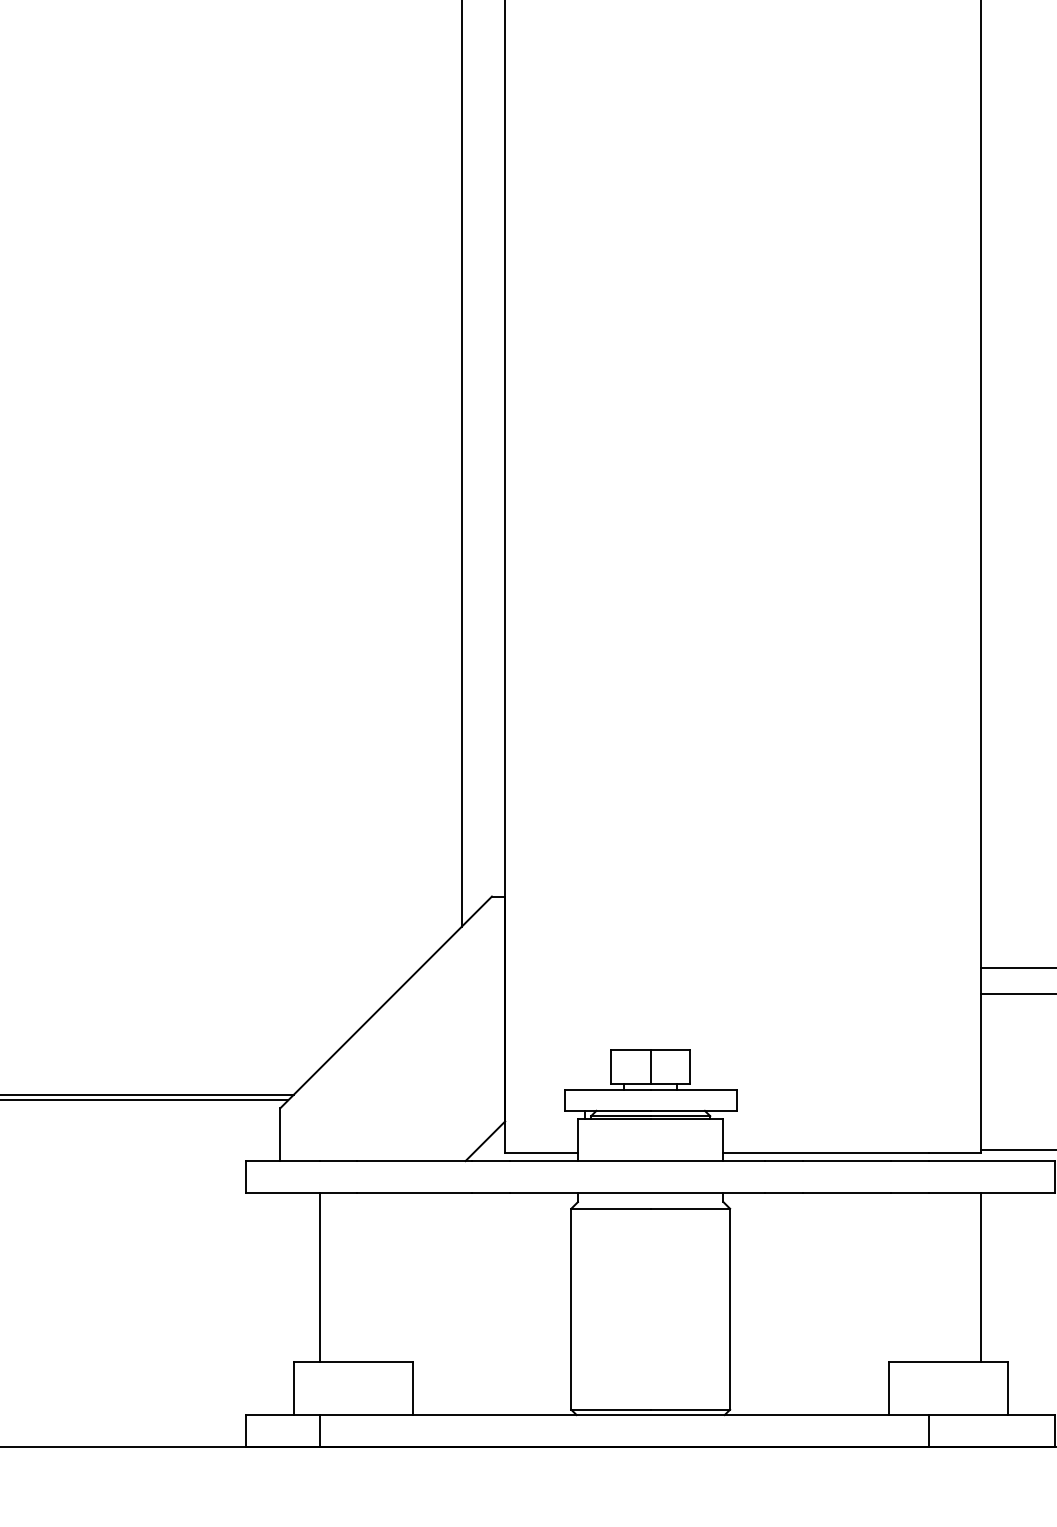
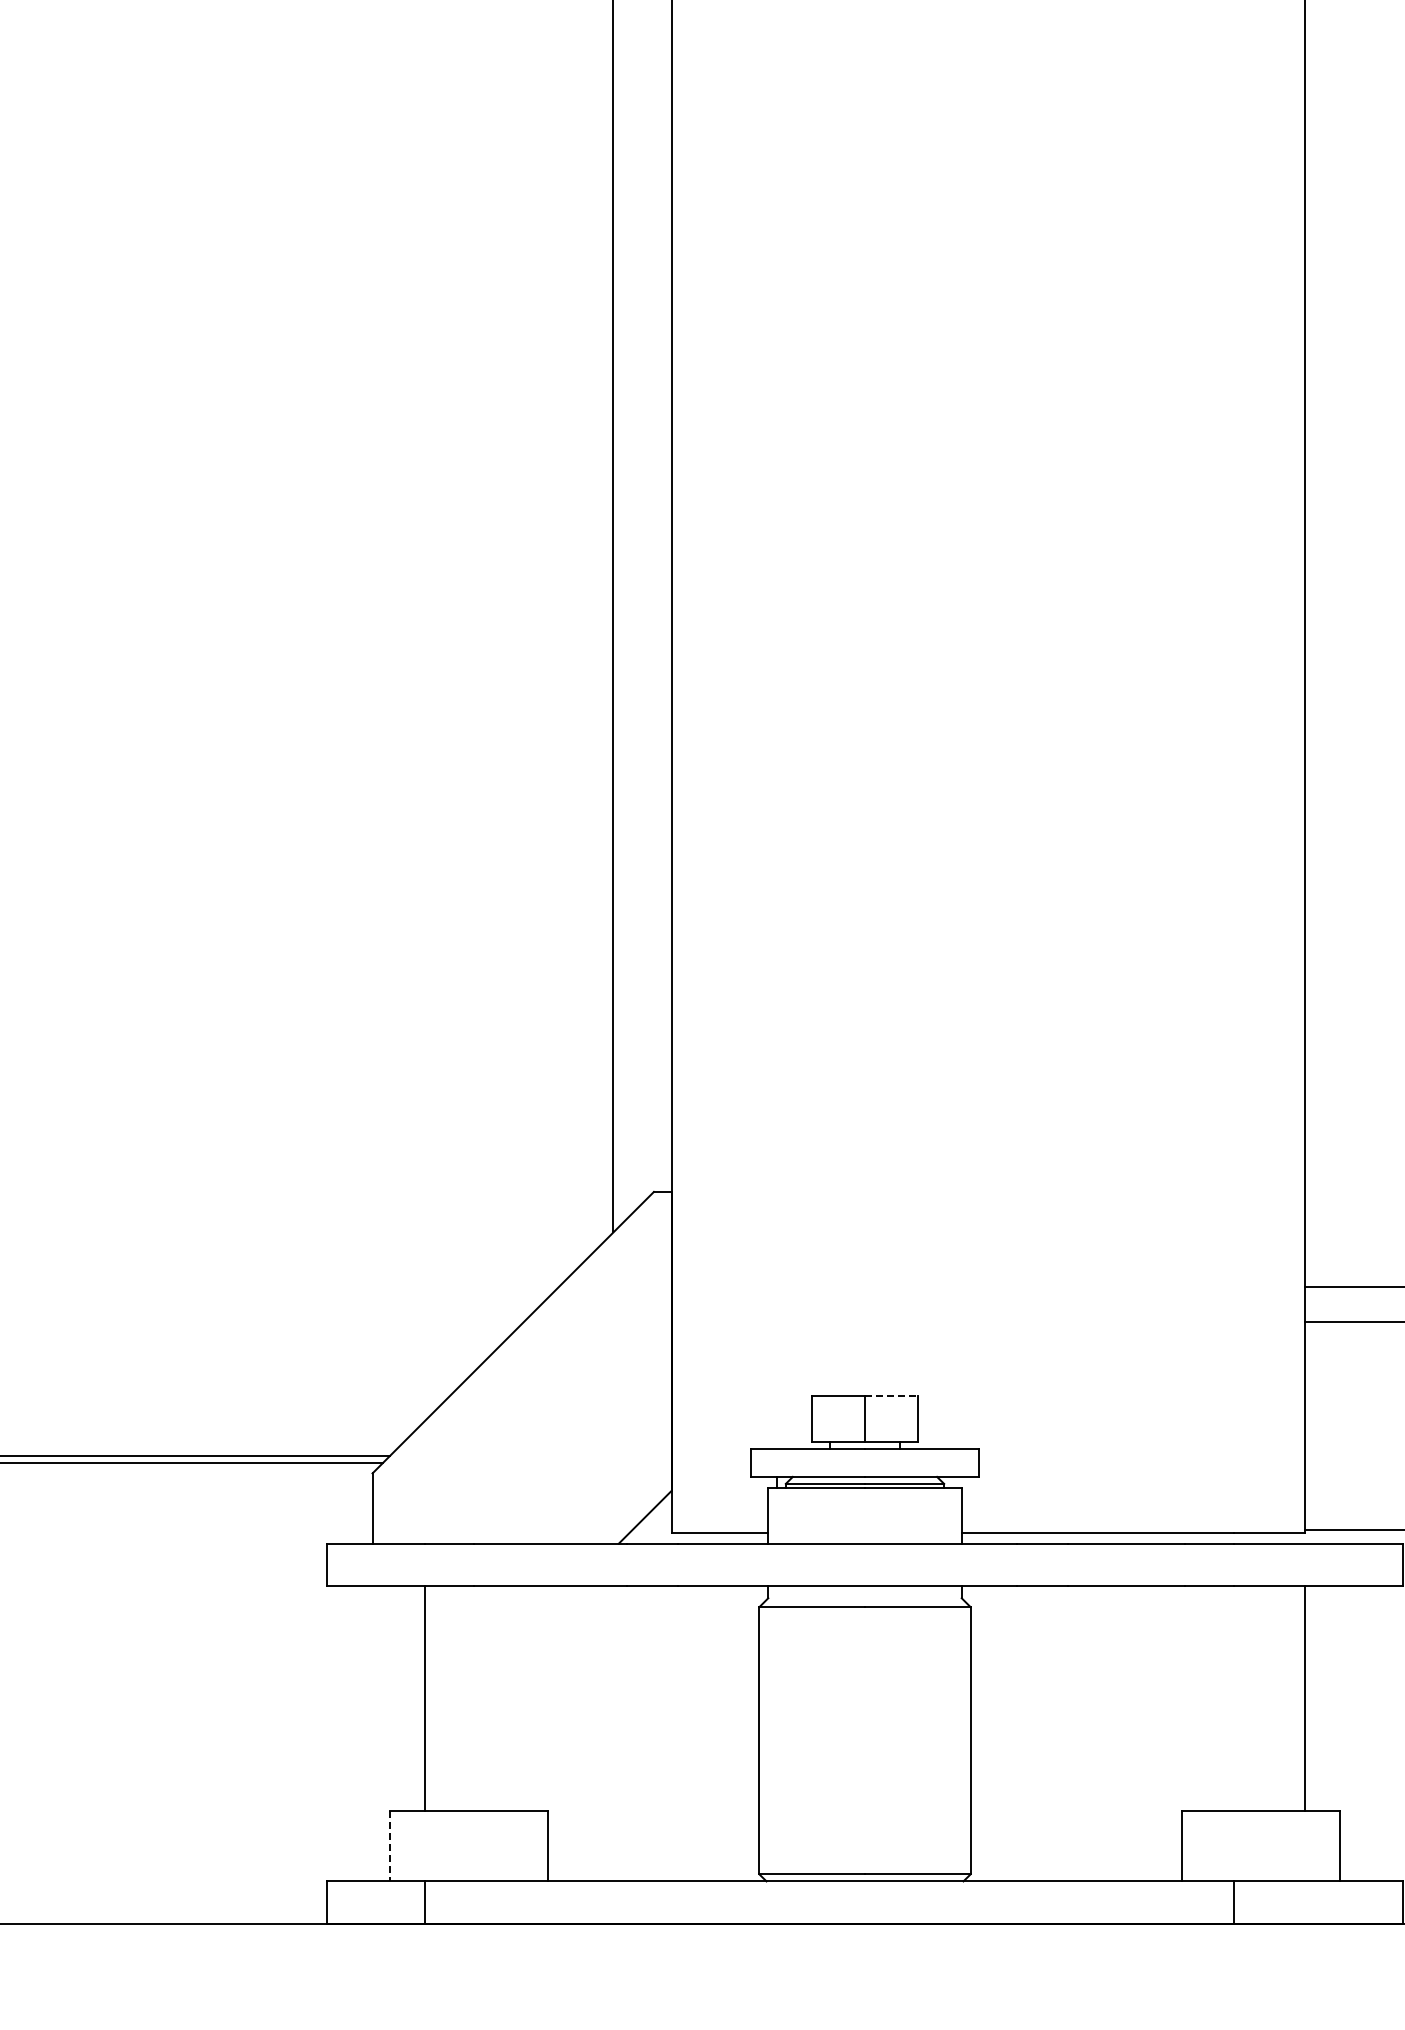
line: (670, 1049) -> (891, 1395), solid -> dashed
line: (293, 1388) -> (390, 1846), solid -> dashed

